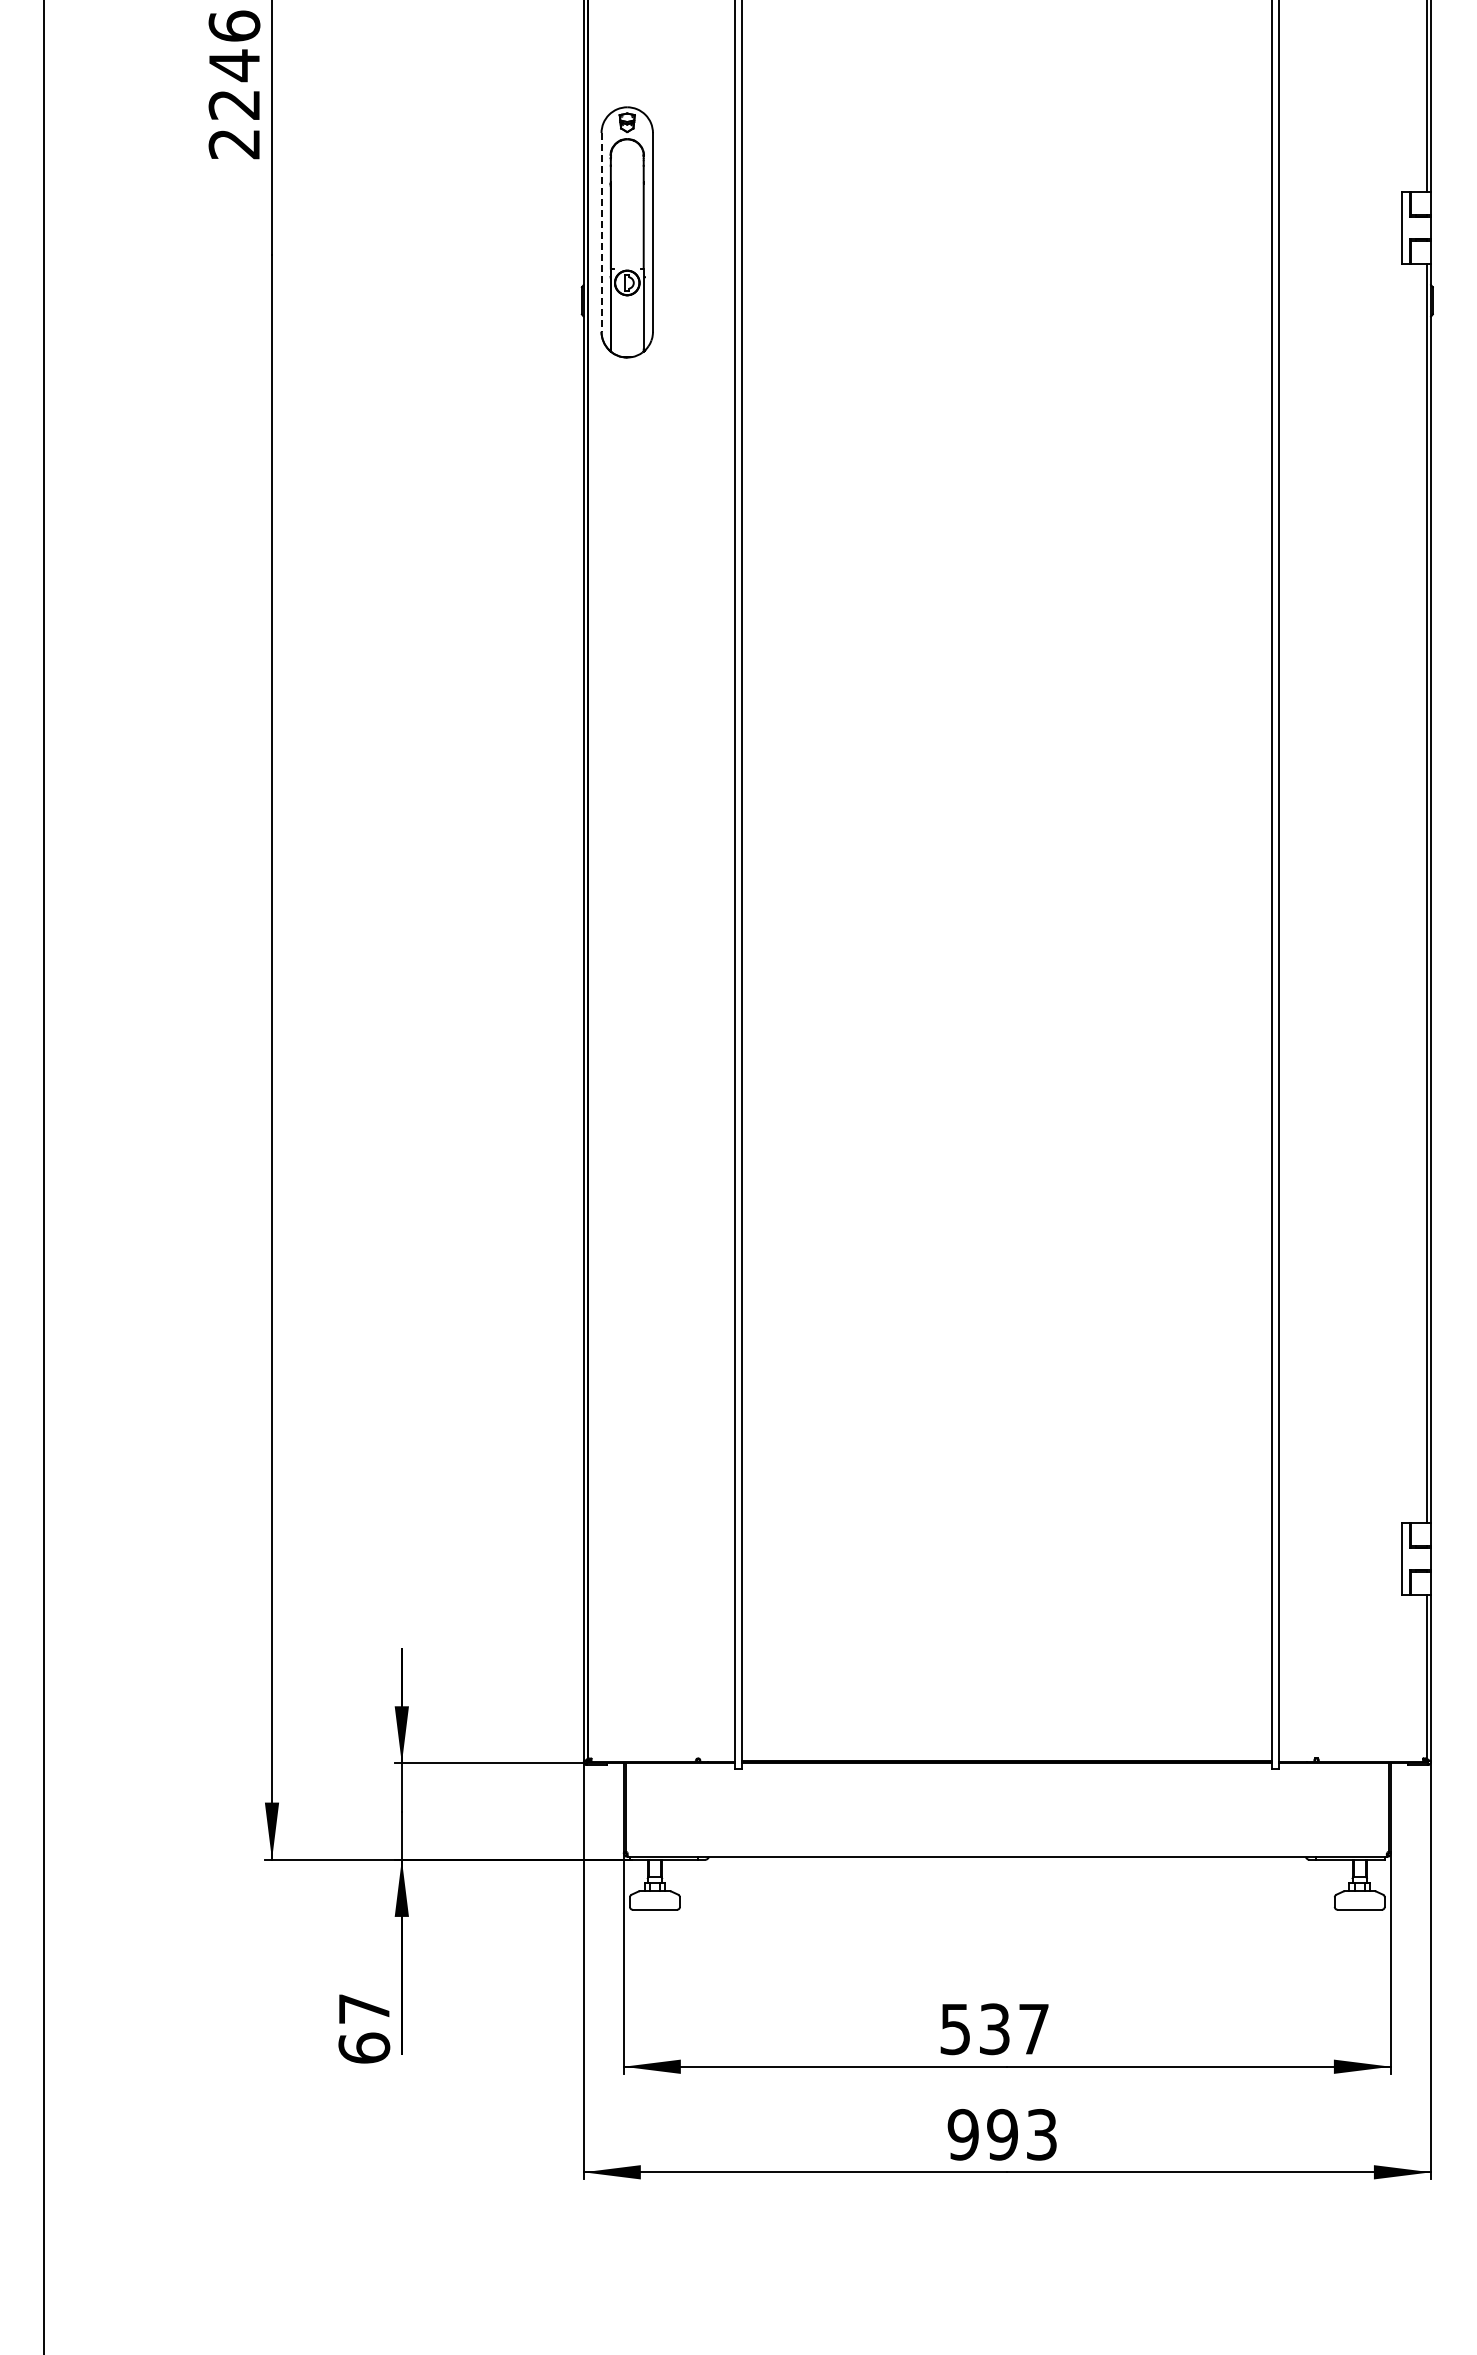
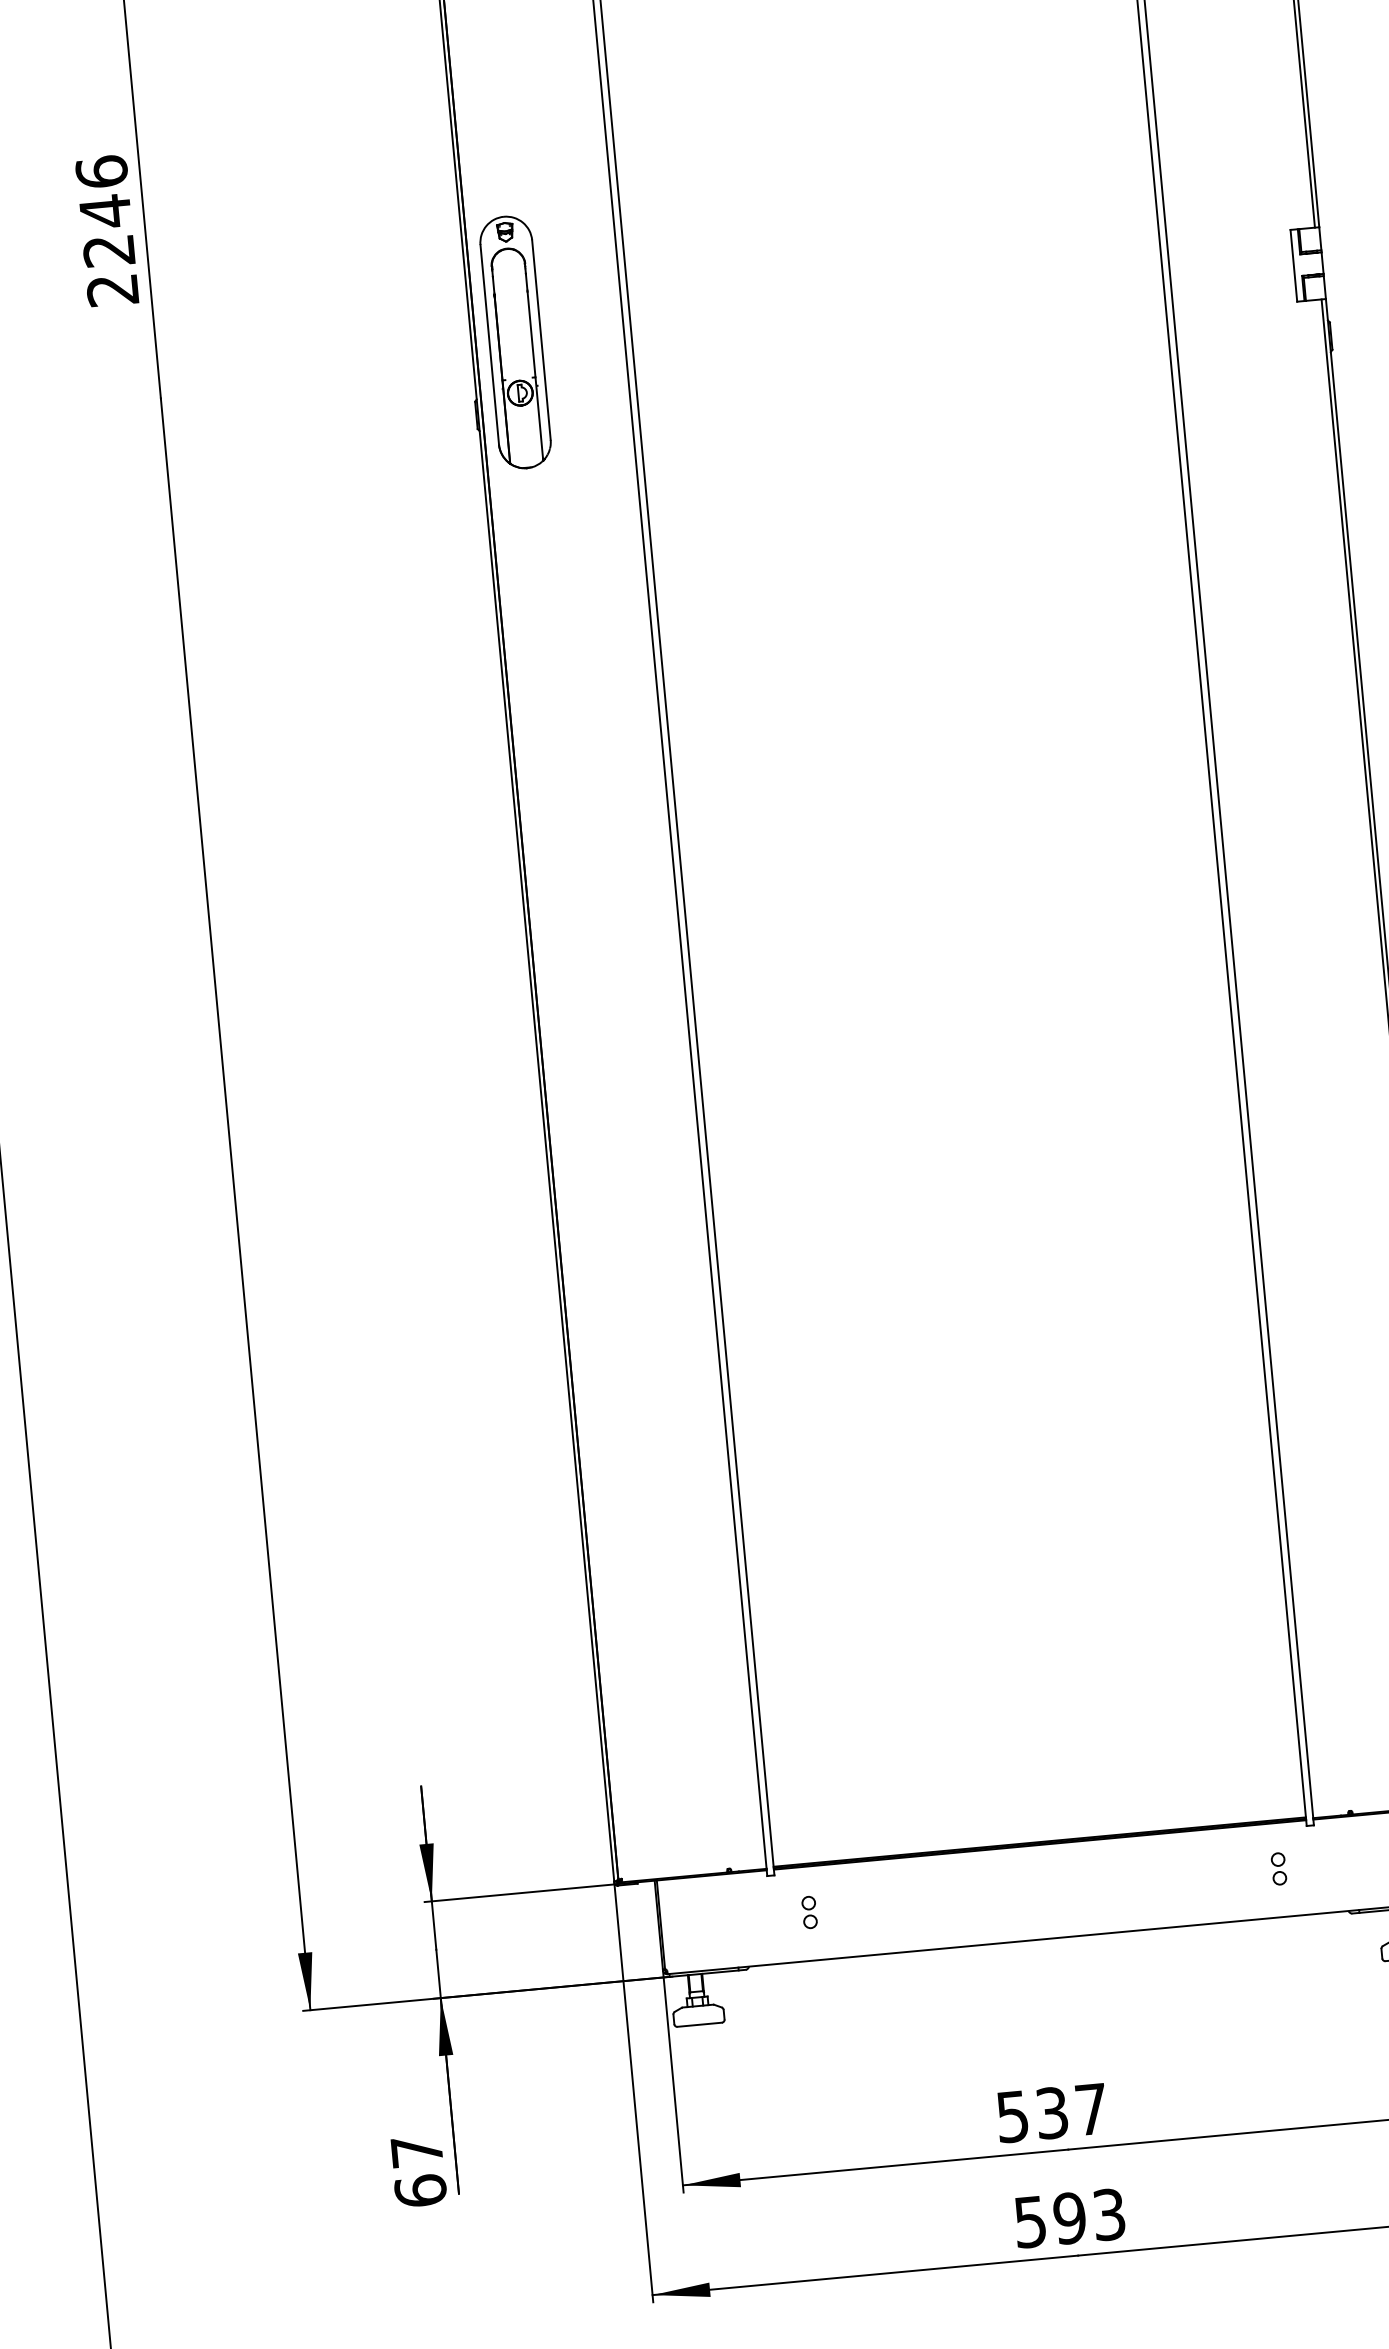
line: (601, 232) -> (489, 344), dashed -> solid
part: (773, 1808) -> (809, 1911), added
part: (1240, 1808) -> (1278, 1868), added
text: (962, 2134) -> (1029, 2221), 993 -> 593

